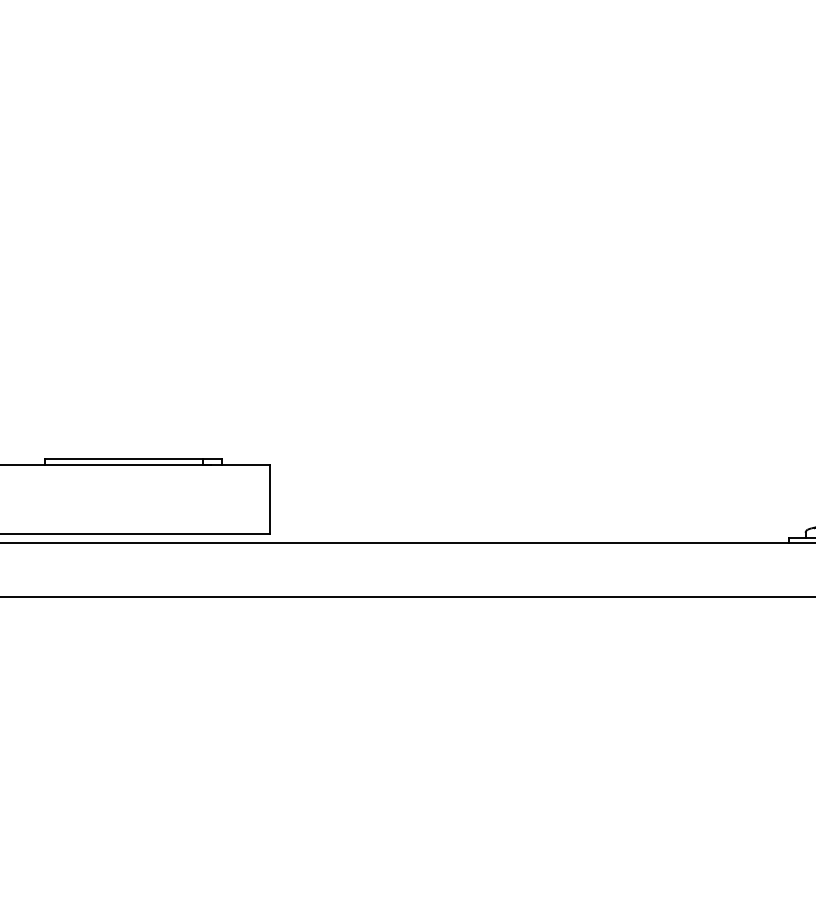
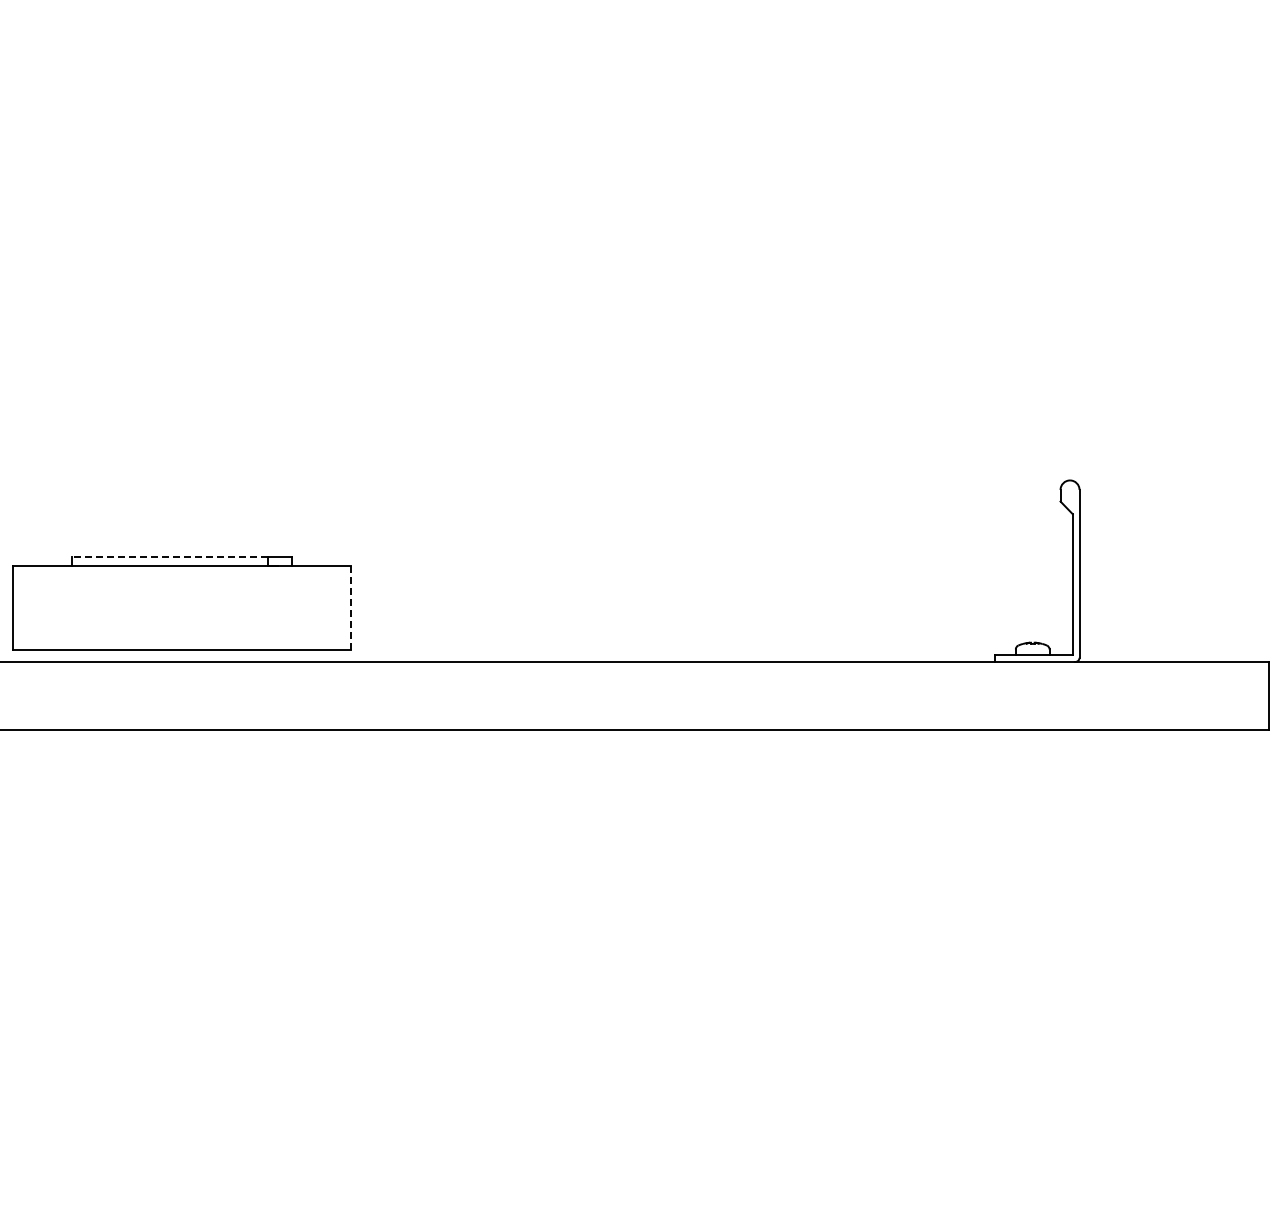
line: (123, 458) -> (169, 557), solid -> dashed
line: (269, 499) -> (350, 608), solid -> dashed

